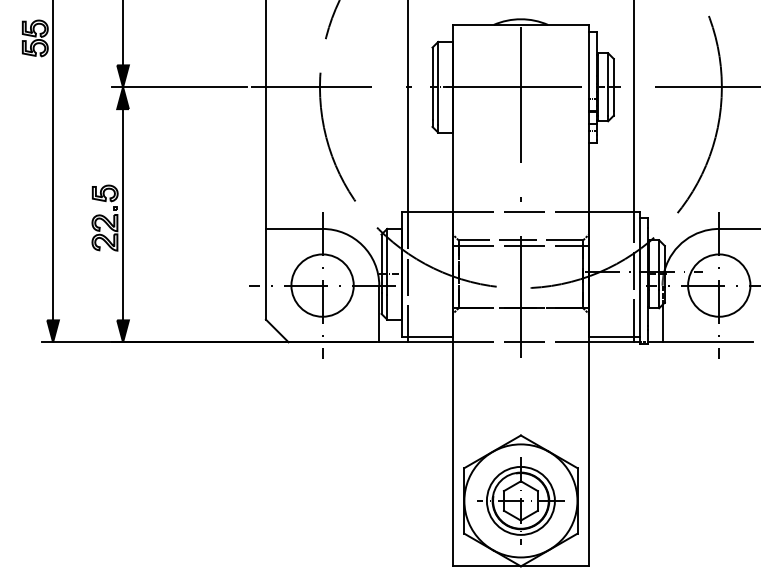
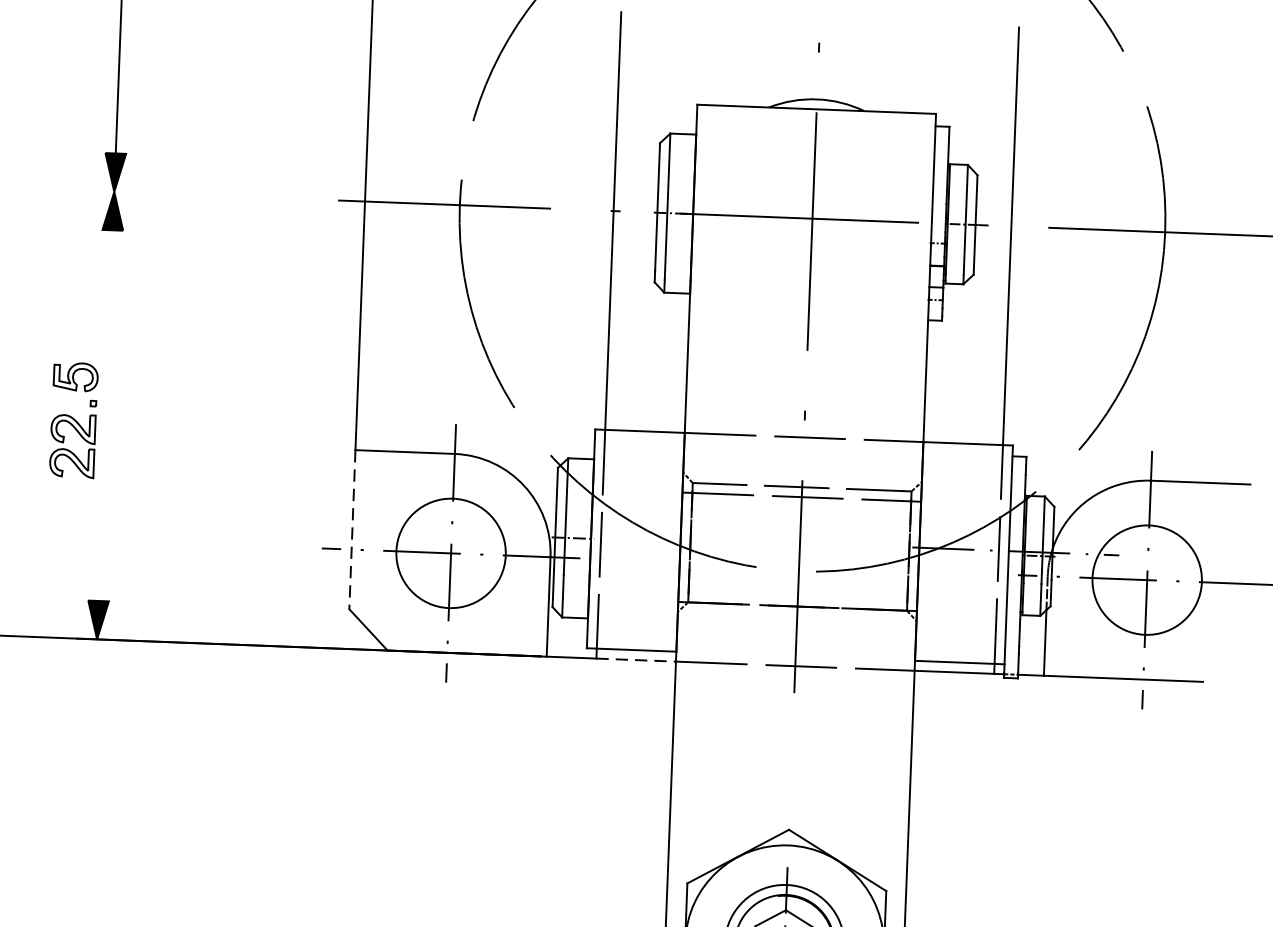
line: (179, 87) -> (213, 196), removed
line: (123, 214) -> (106, 415), removed
line: (265, 274) -> (351, 530), solid -> dashed
line: (430, 342) -> (636, 660), solid -> dashed

